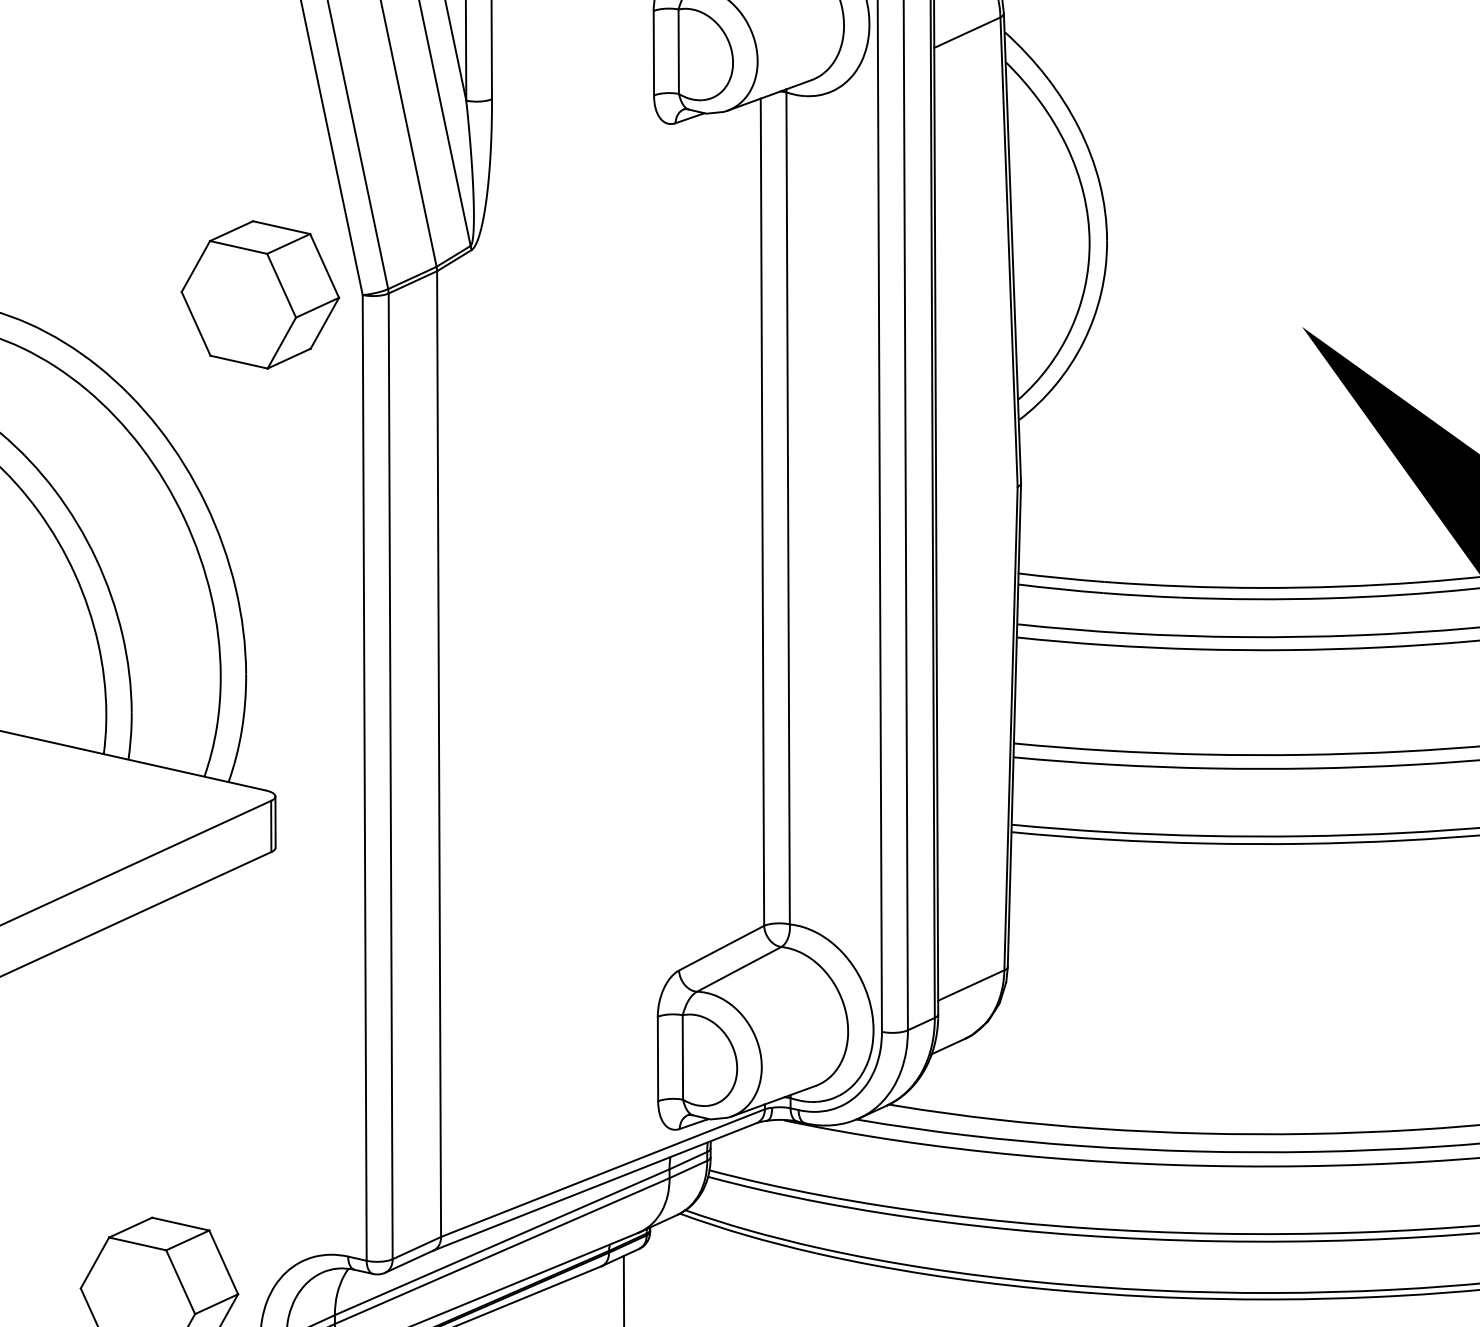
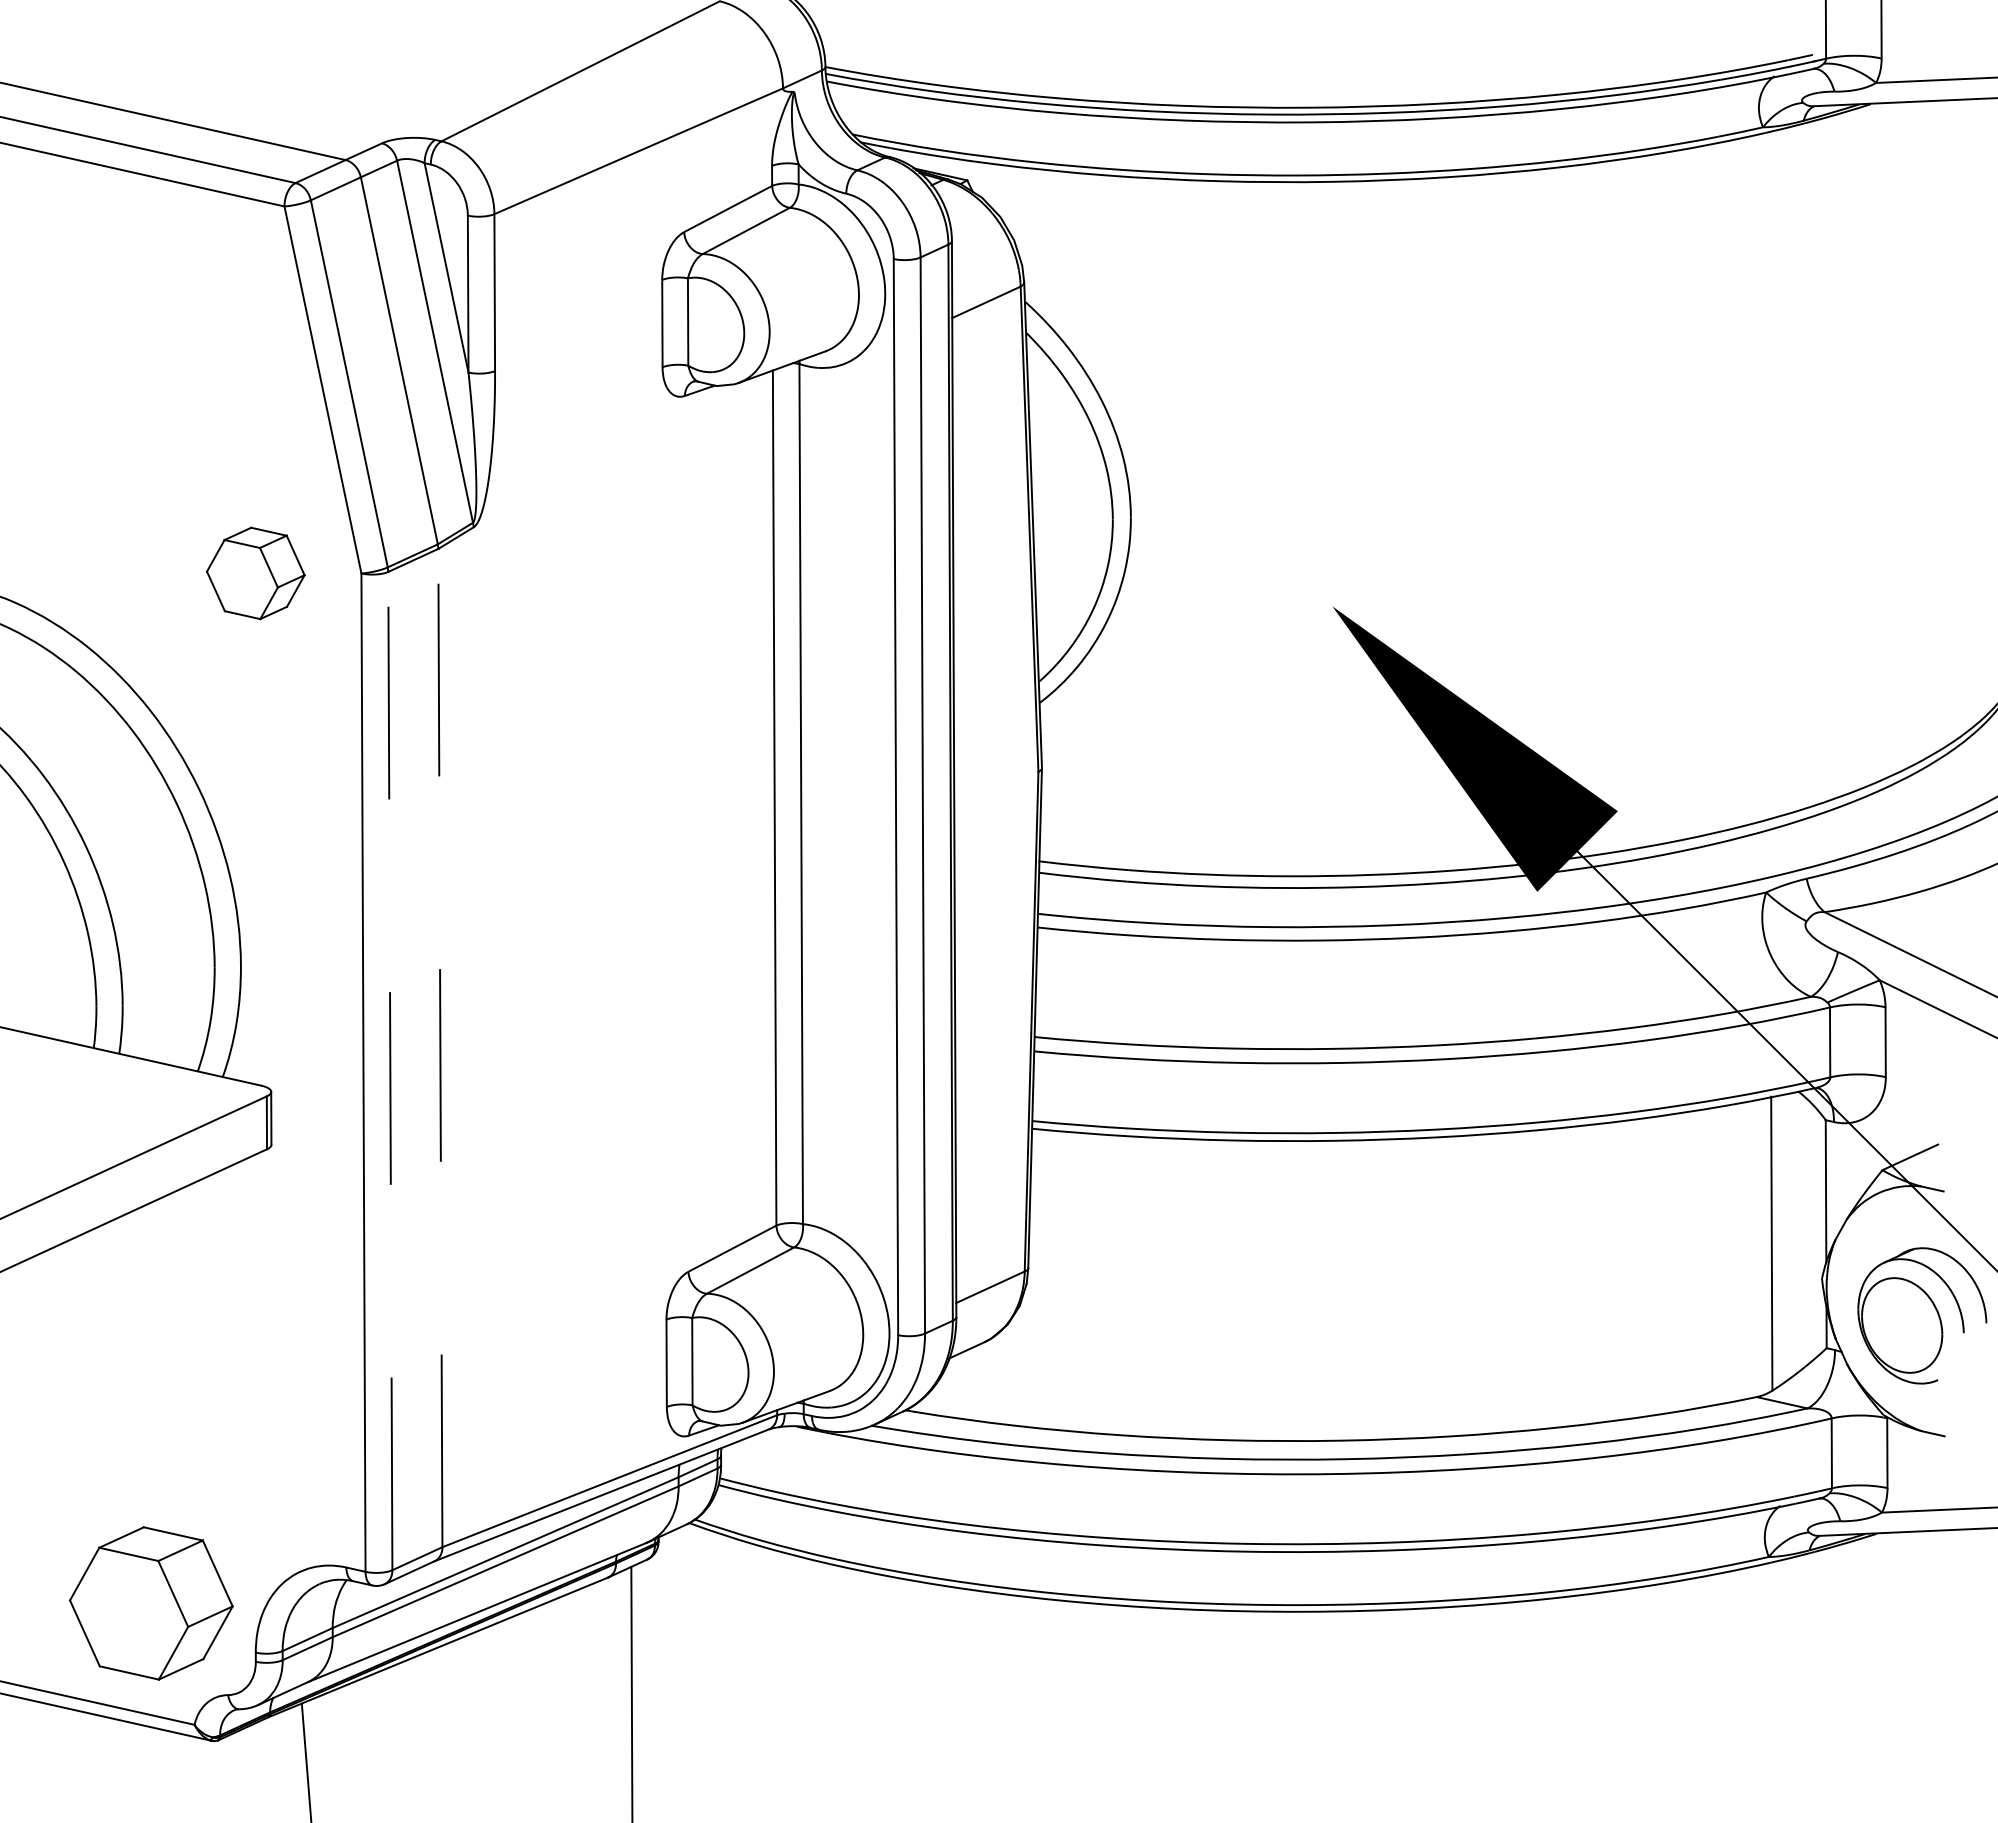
part: (260, 295) -> (255, 573), size x0.6
line: (439, 753) -> (440, 1047), solid -> dashed
line: (390, 775) -> (390, 1070), solid -> dashed

